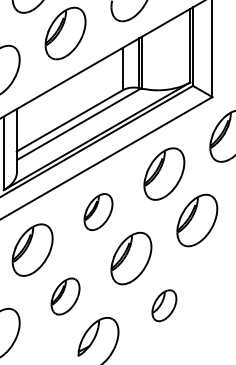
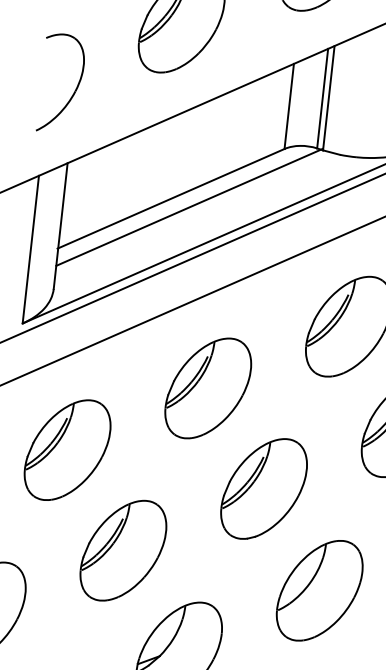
part: (98, 211) -> (208, 387), size x1.43
part: (65, 296) -> (123, 550), size x1.43
part: (164, 305) -> (319, 590), size x1.67

